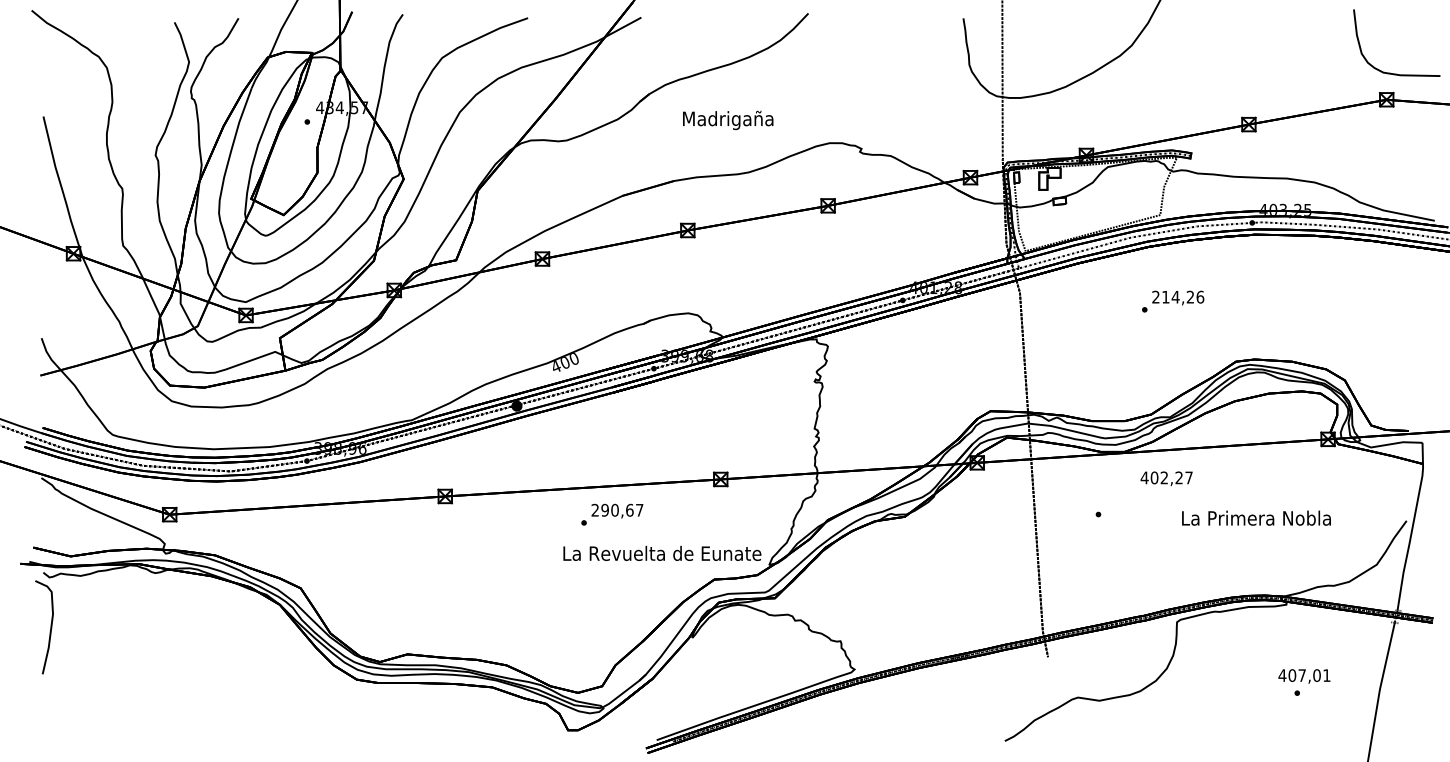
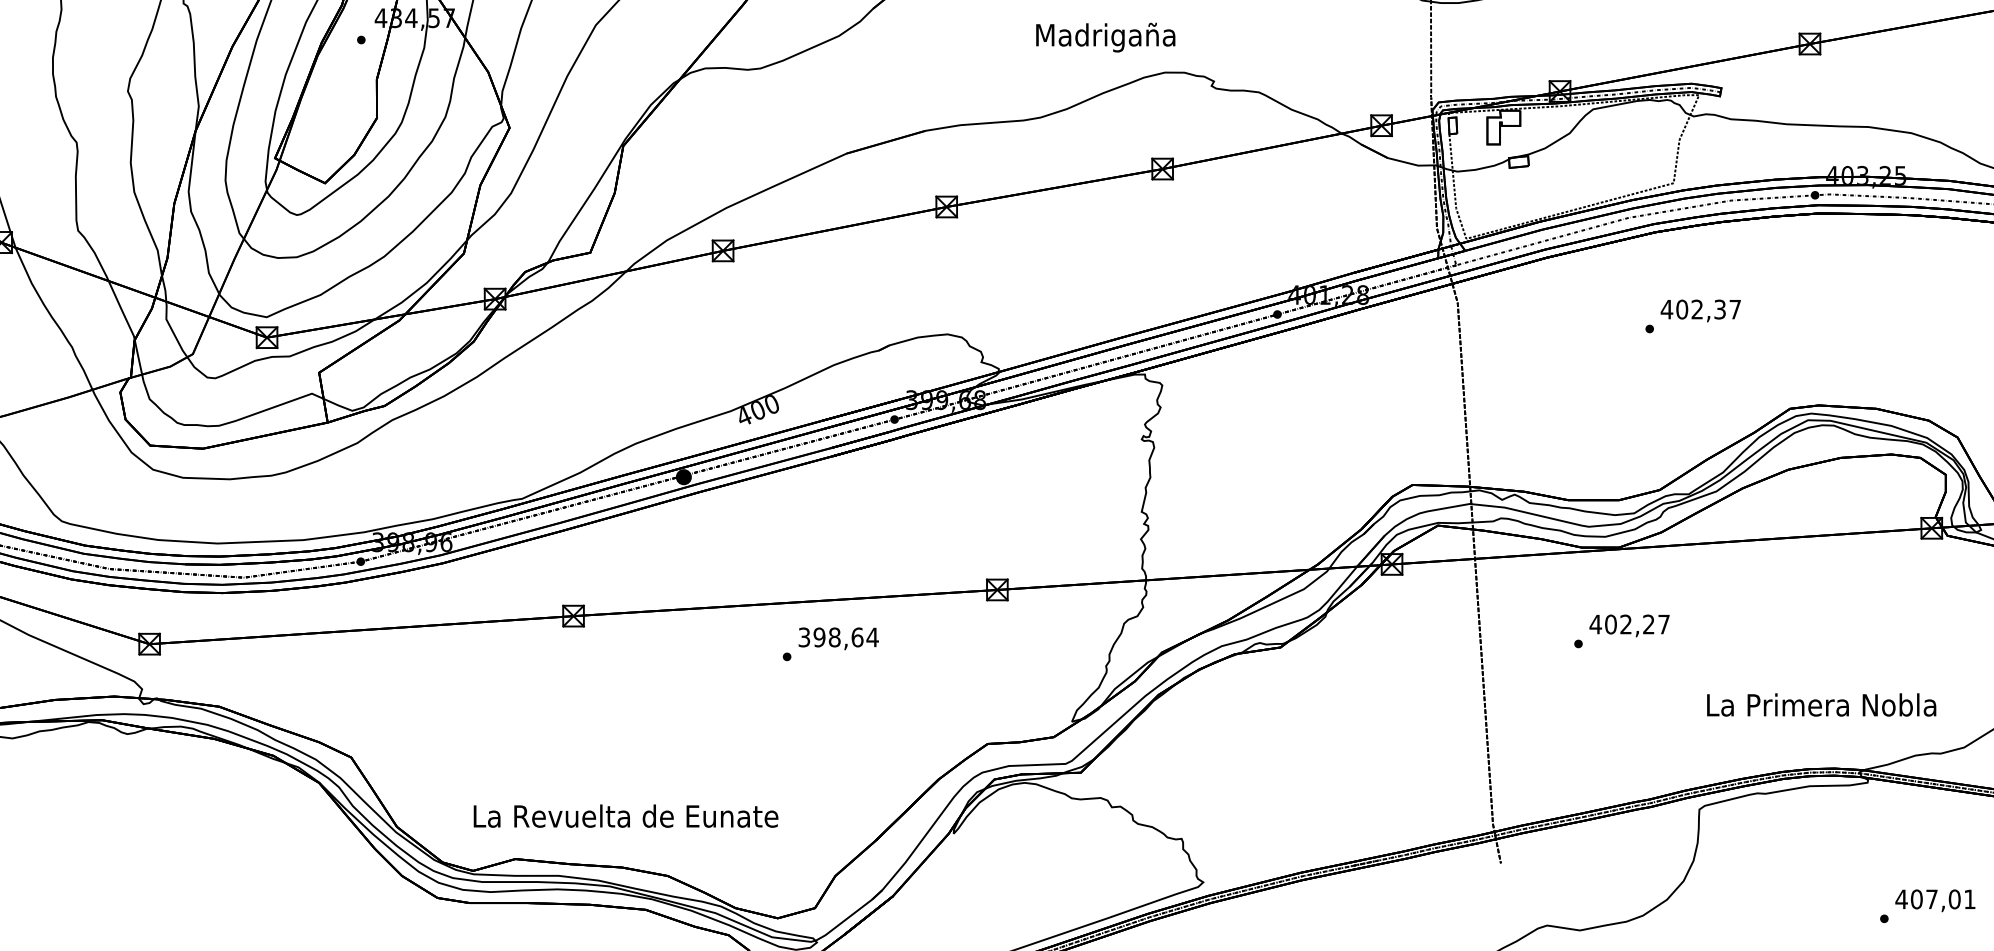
text: (728, 120) -> (1106, 37), moved
text: (1177, 296) -> (1700, 308), 214,26 -> 402,37
text: (1166, 478) -> (1629, 625), moved
text: (617, 510) -> (838, 637), 290,67 -> 398,64
text: (1256, 517) -> (1821, 703), moved
text: (662, 552) -> (626, 814), moved
text: (1304, 676) -> (1935, 900), moved

